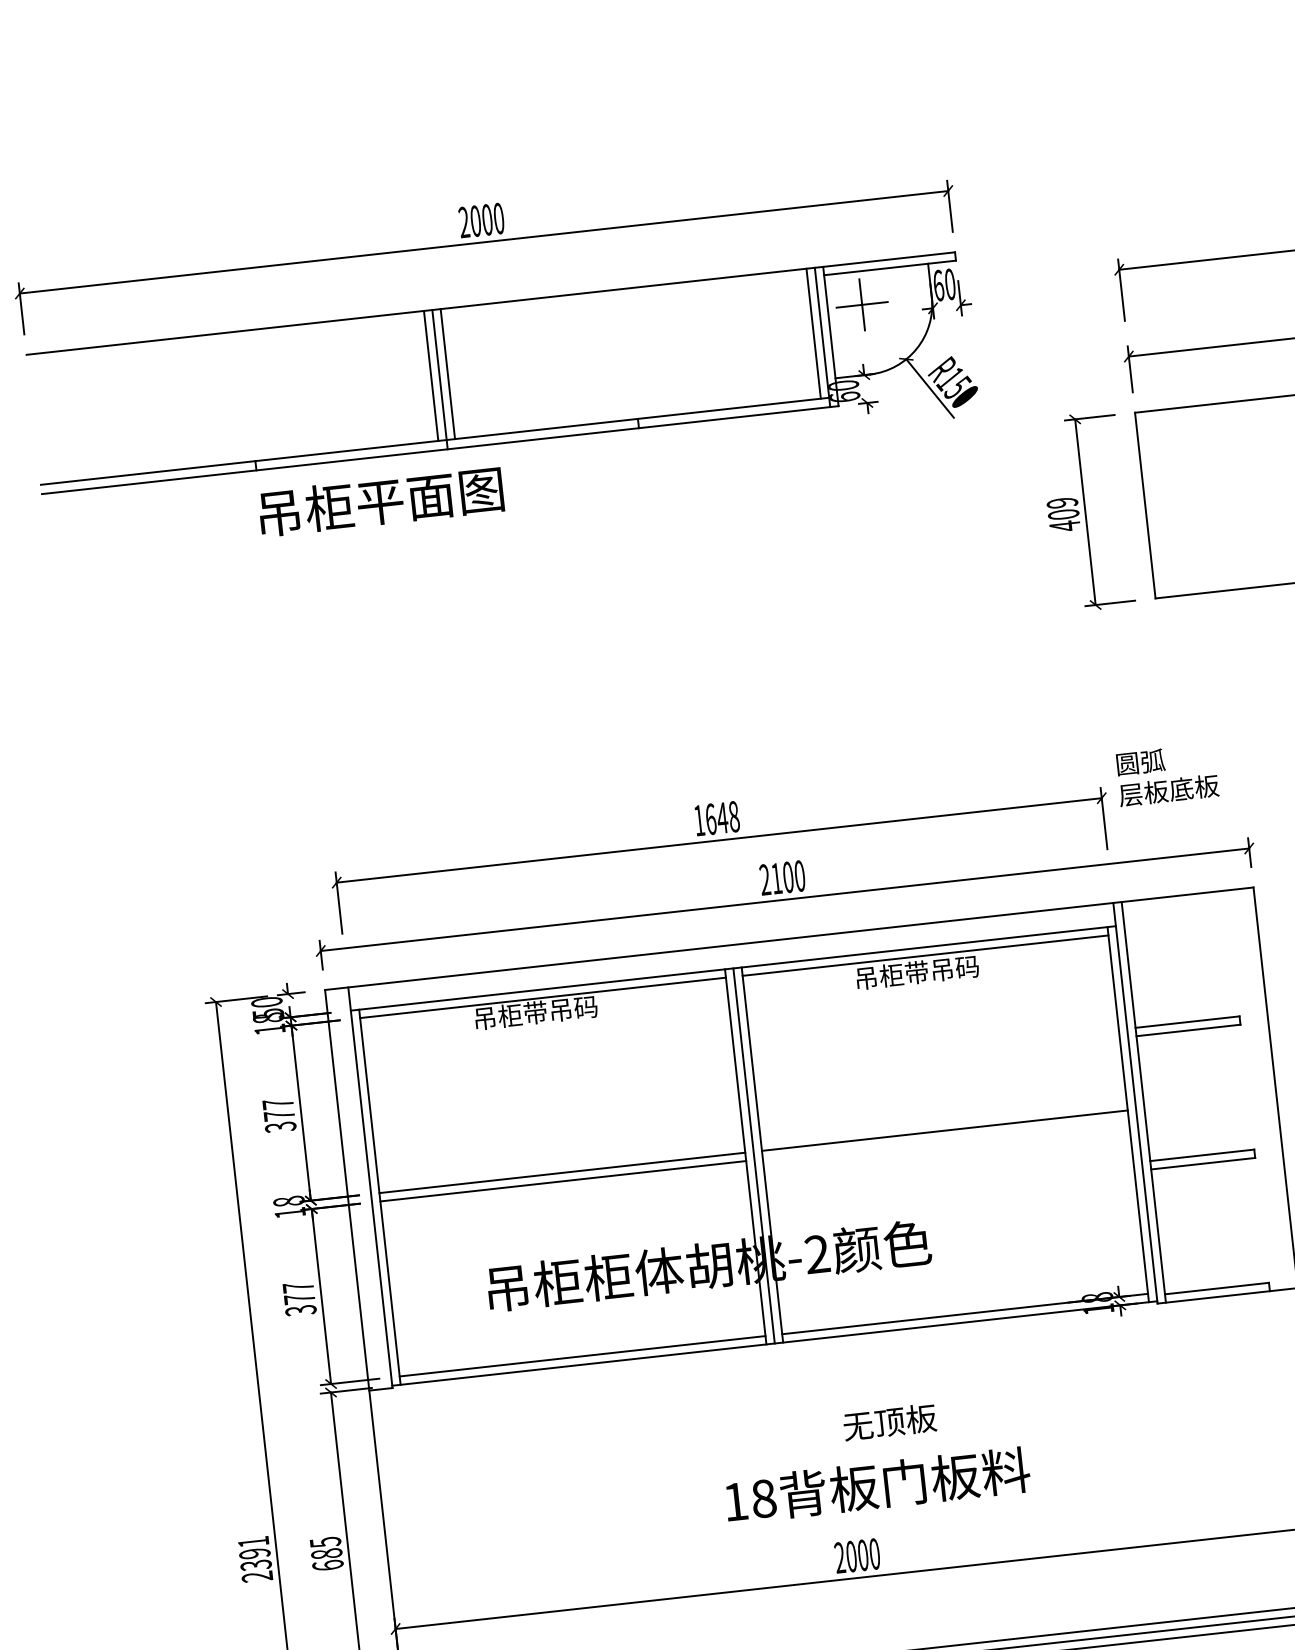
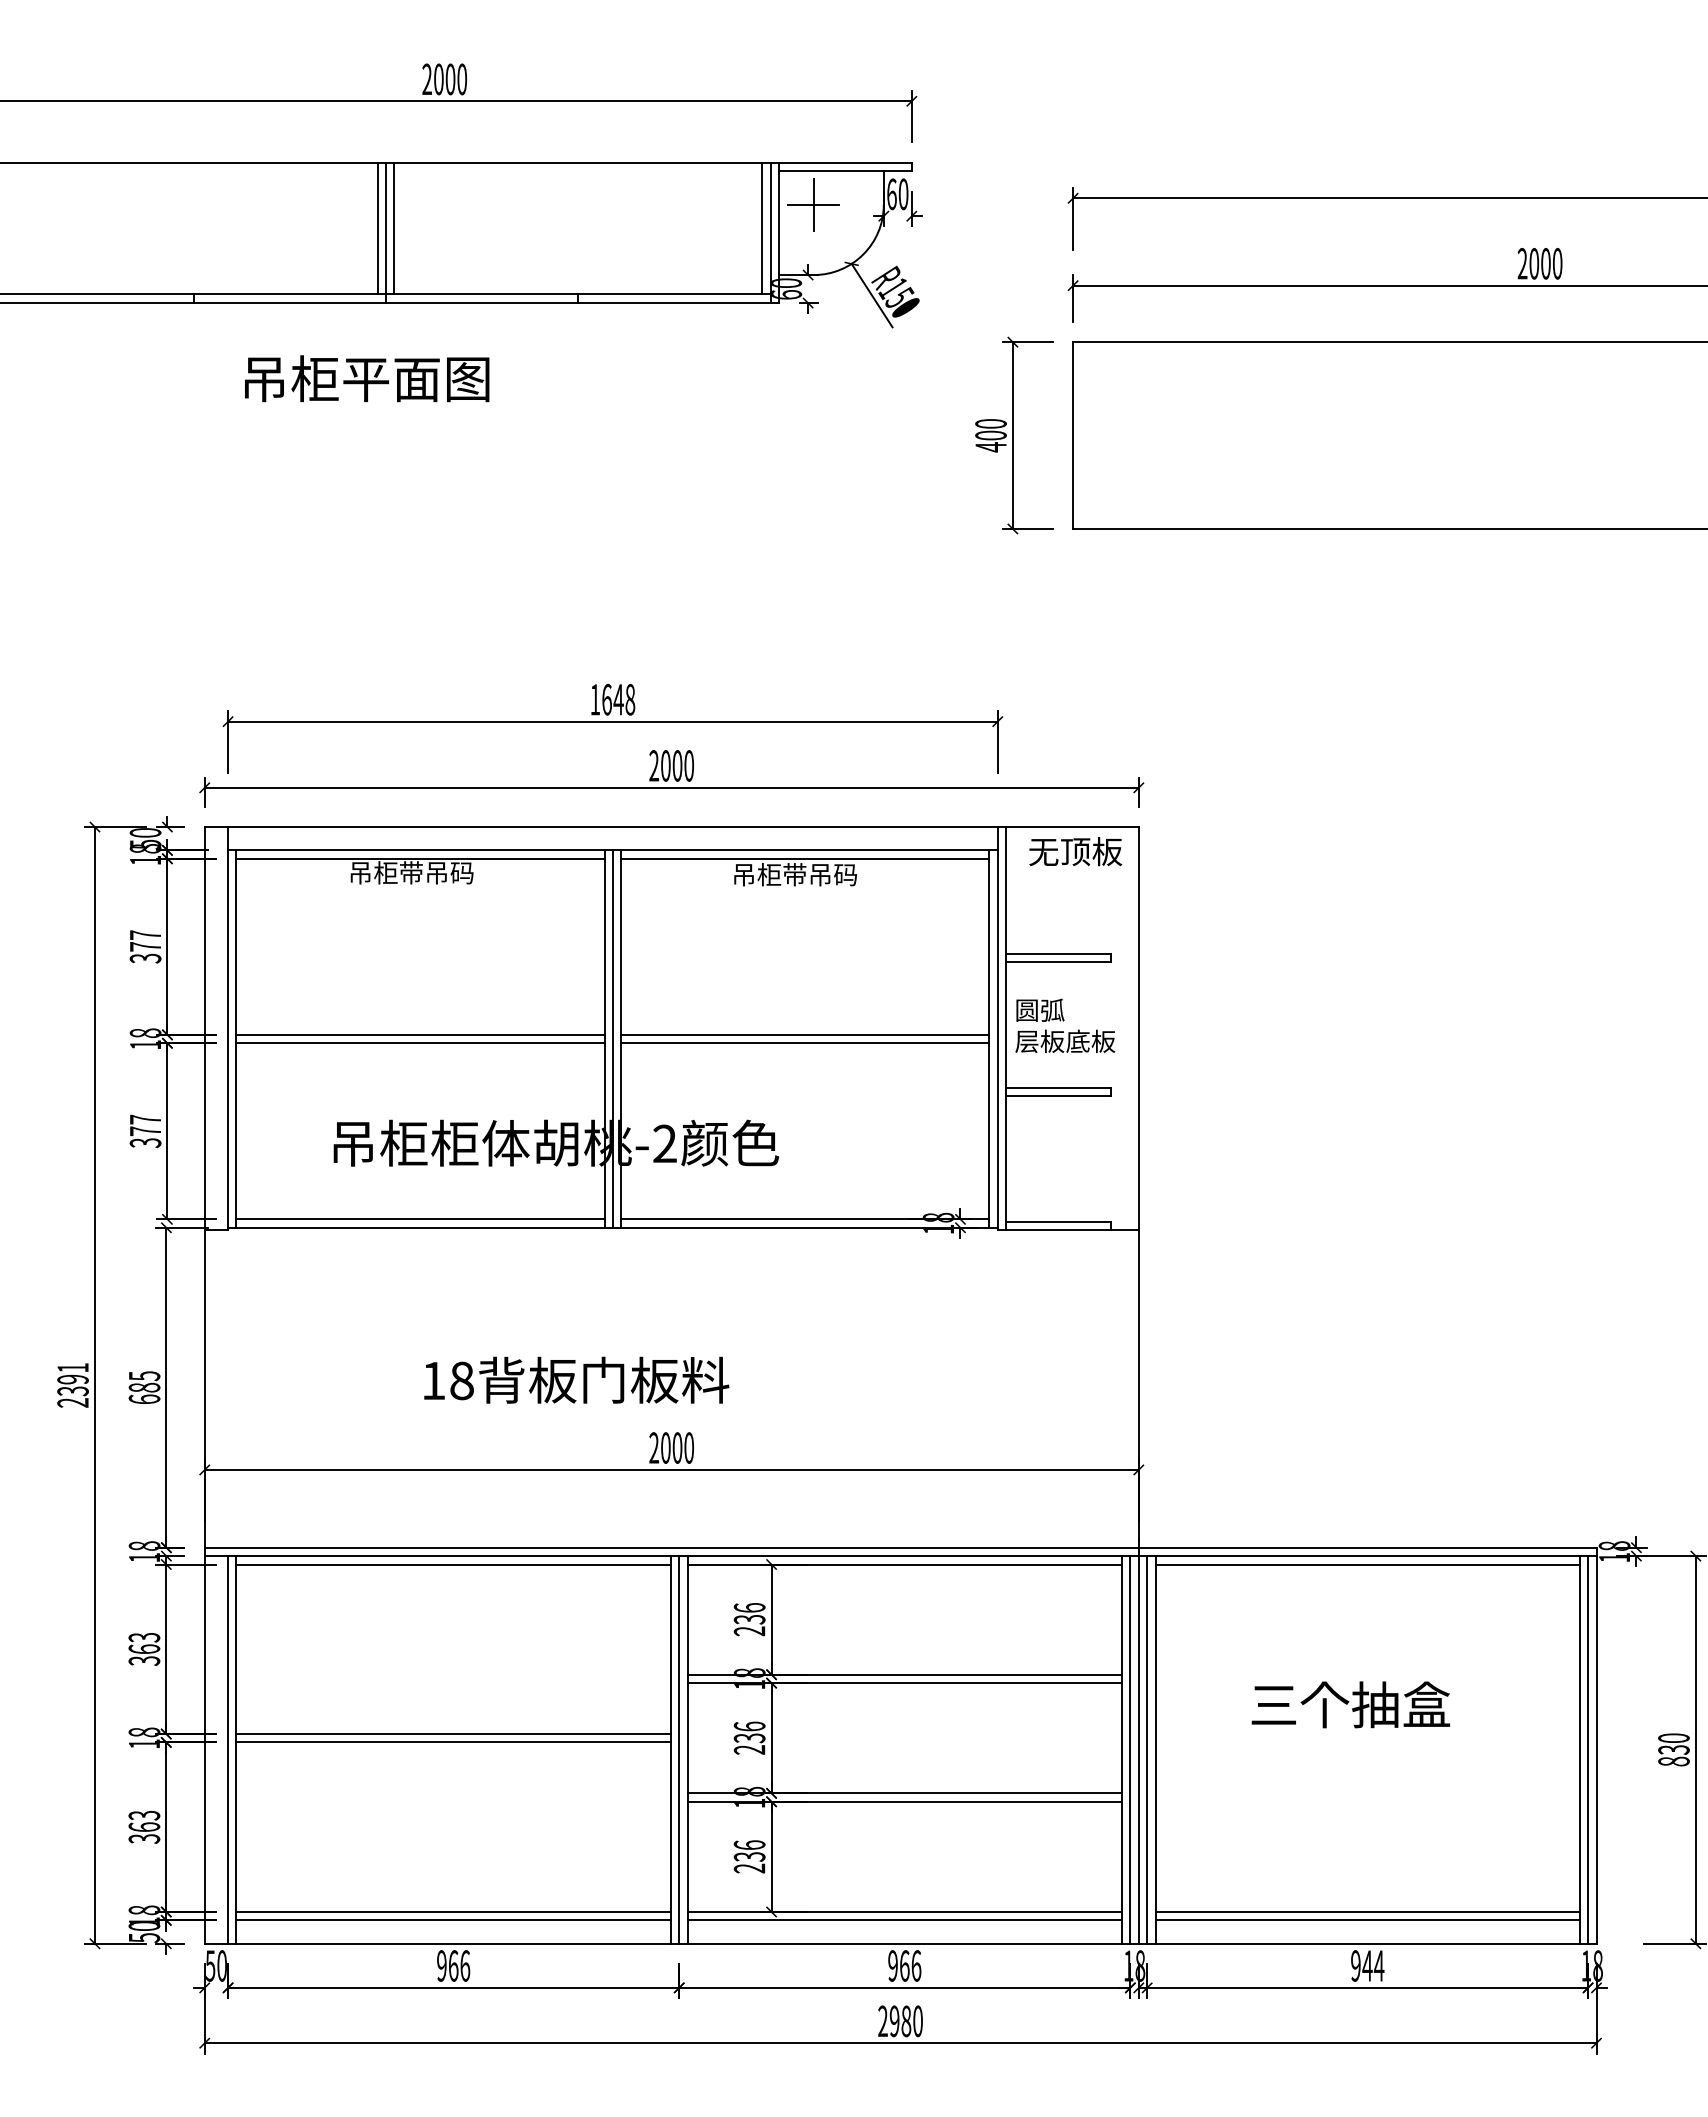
text: (381, 501) -> (367, 378), moved
text: (1061, 502) -> (990, 423), 409 -> 400
text: (1167, 774) -> (1065, 1025), moved
text: (776, 878) -> (665, 765), 2100 -> 2000
line: (945, 1139) -> (805, 1043), added
text: (889, 1422) -> (1075, 851), moved
text: (877, 1484) -> (576, 1379), moved

